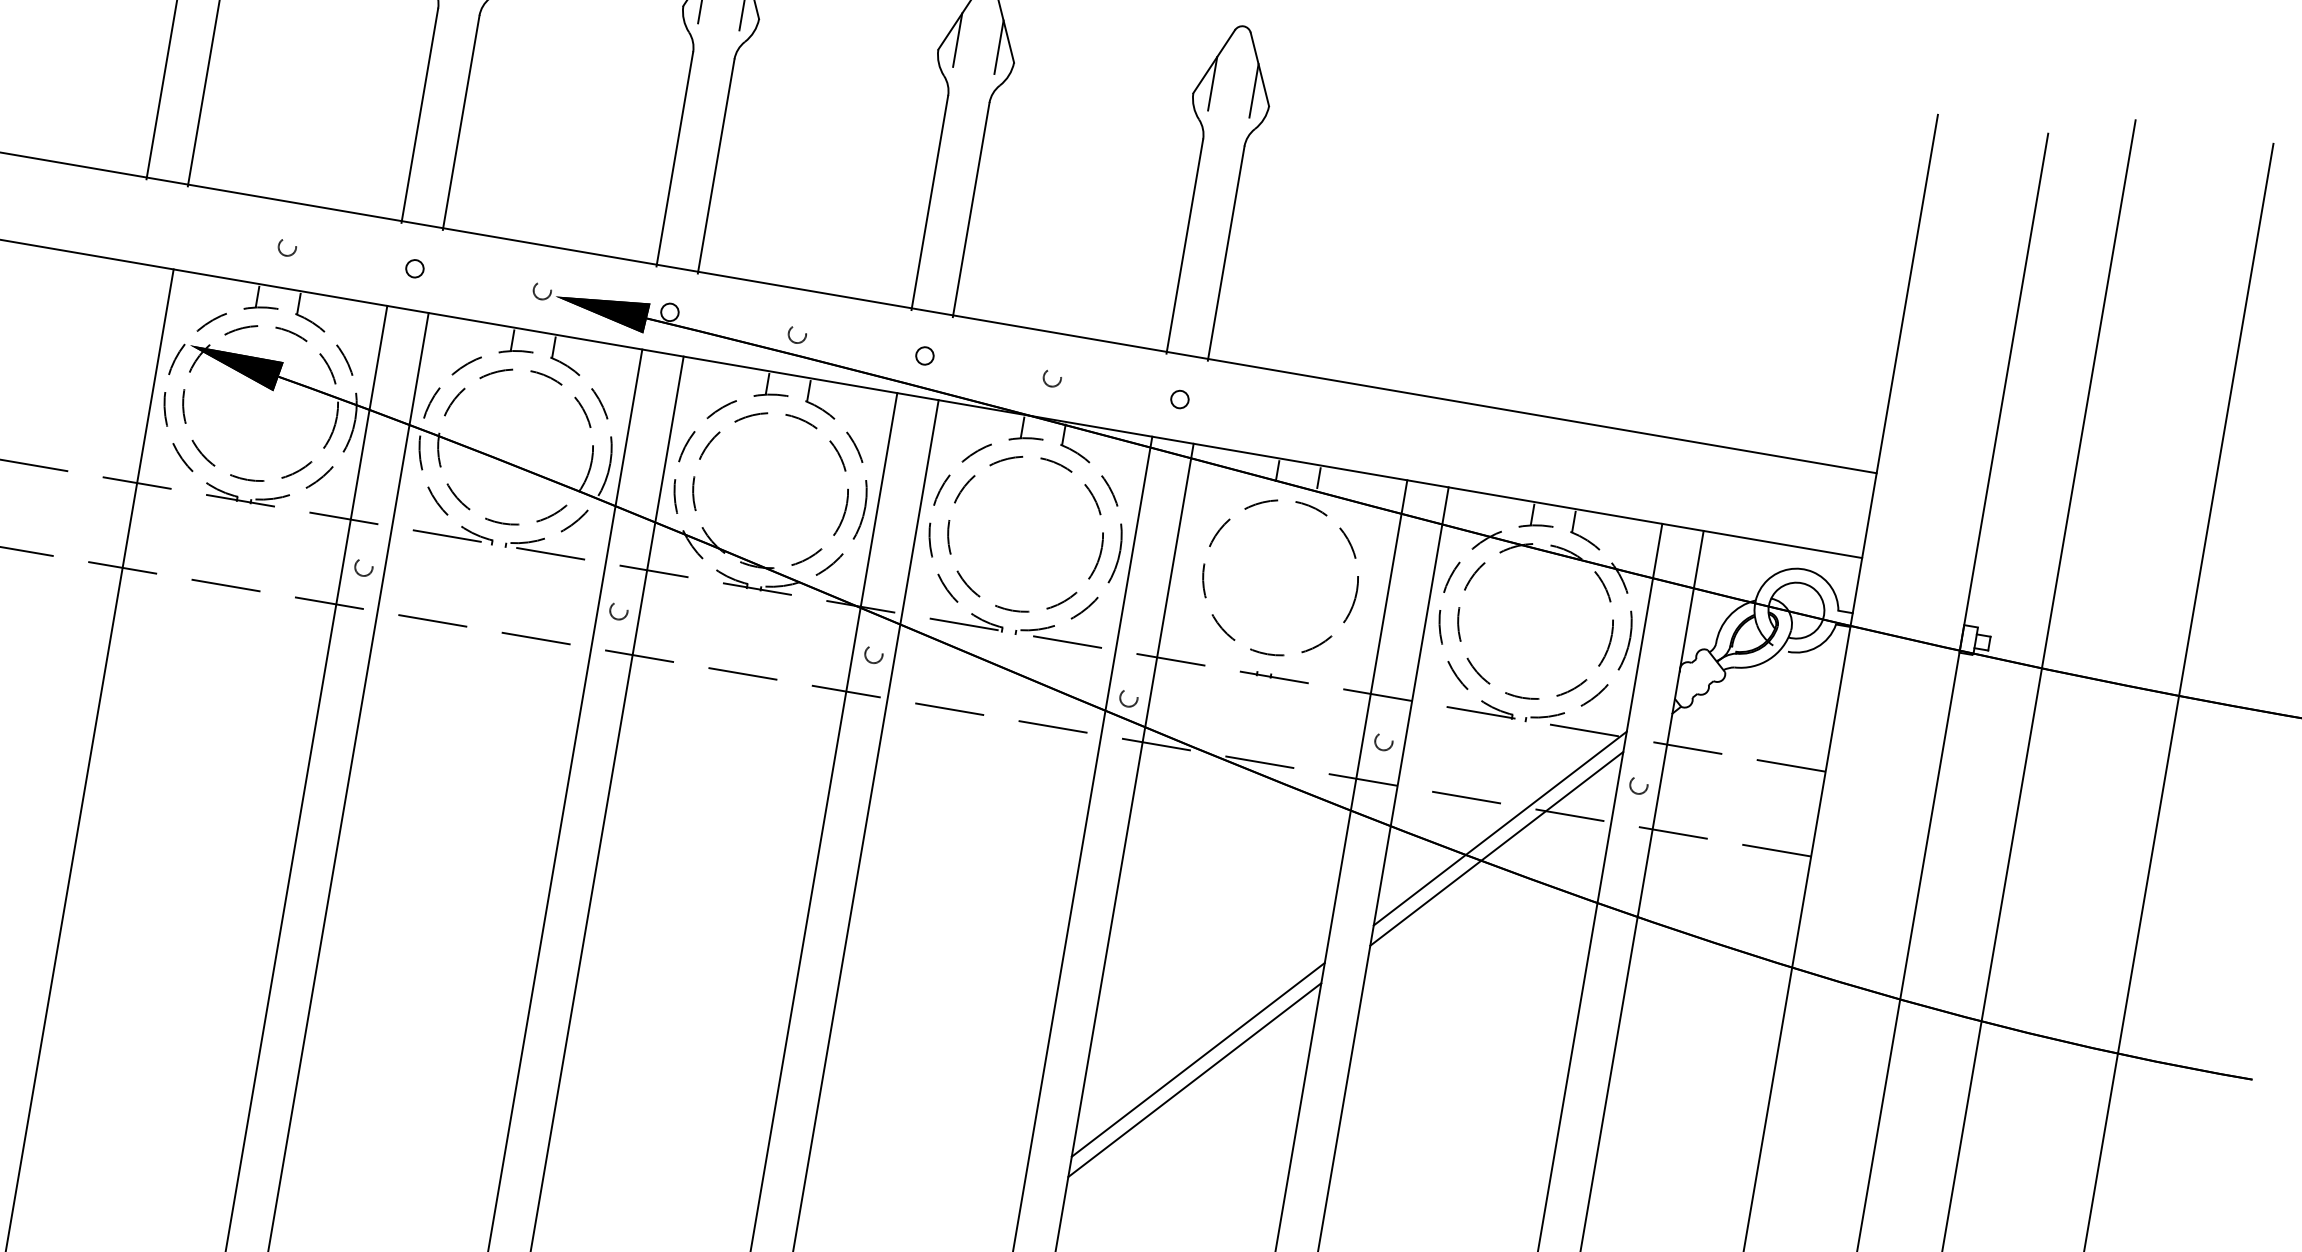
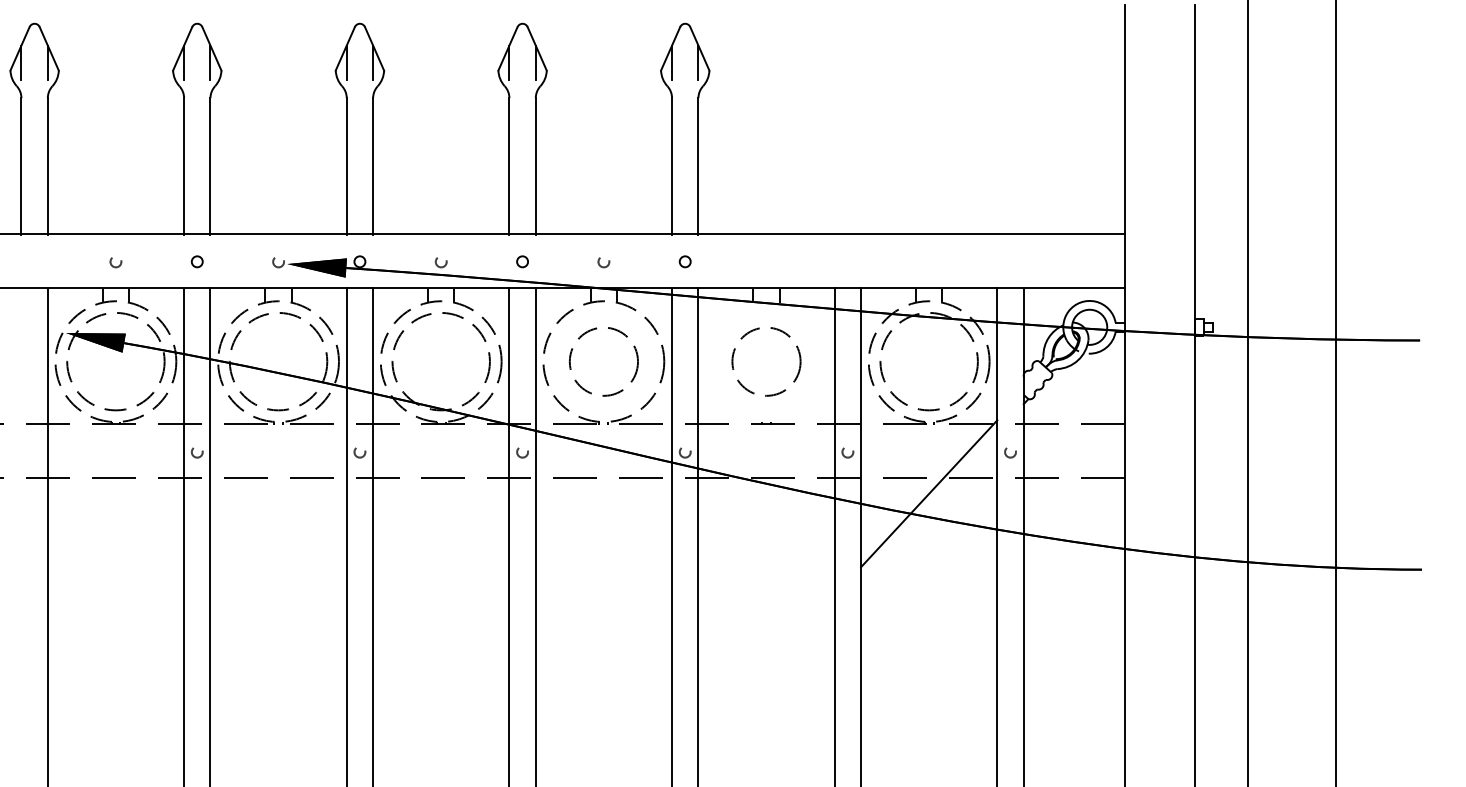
circle: (1025, 533) -> (603, 361), size x0.7
circle: (1280, 577) -> (766, 361), size x0.7
line: (1497, 848) -> (929, 506), removed
line: (1198, 1058) -> (766, 668), removed
line: (1194, 1079) -> (766, 681), removed

